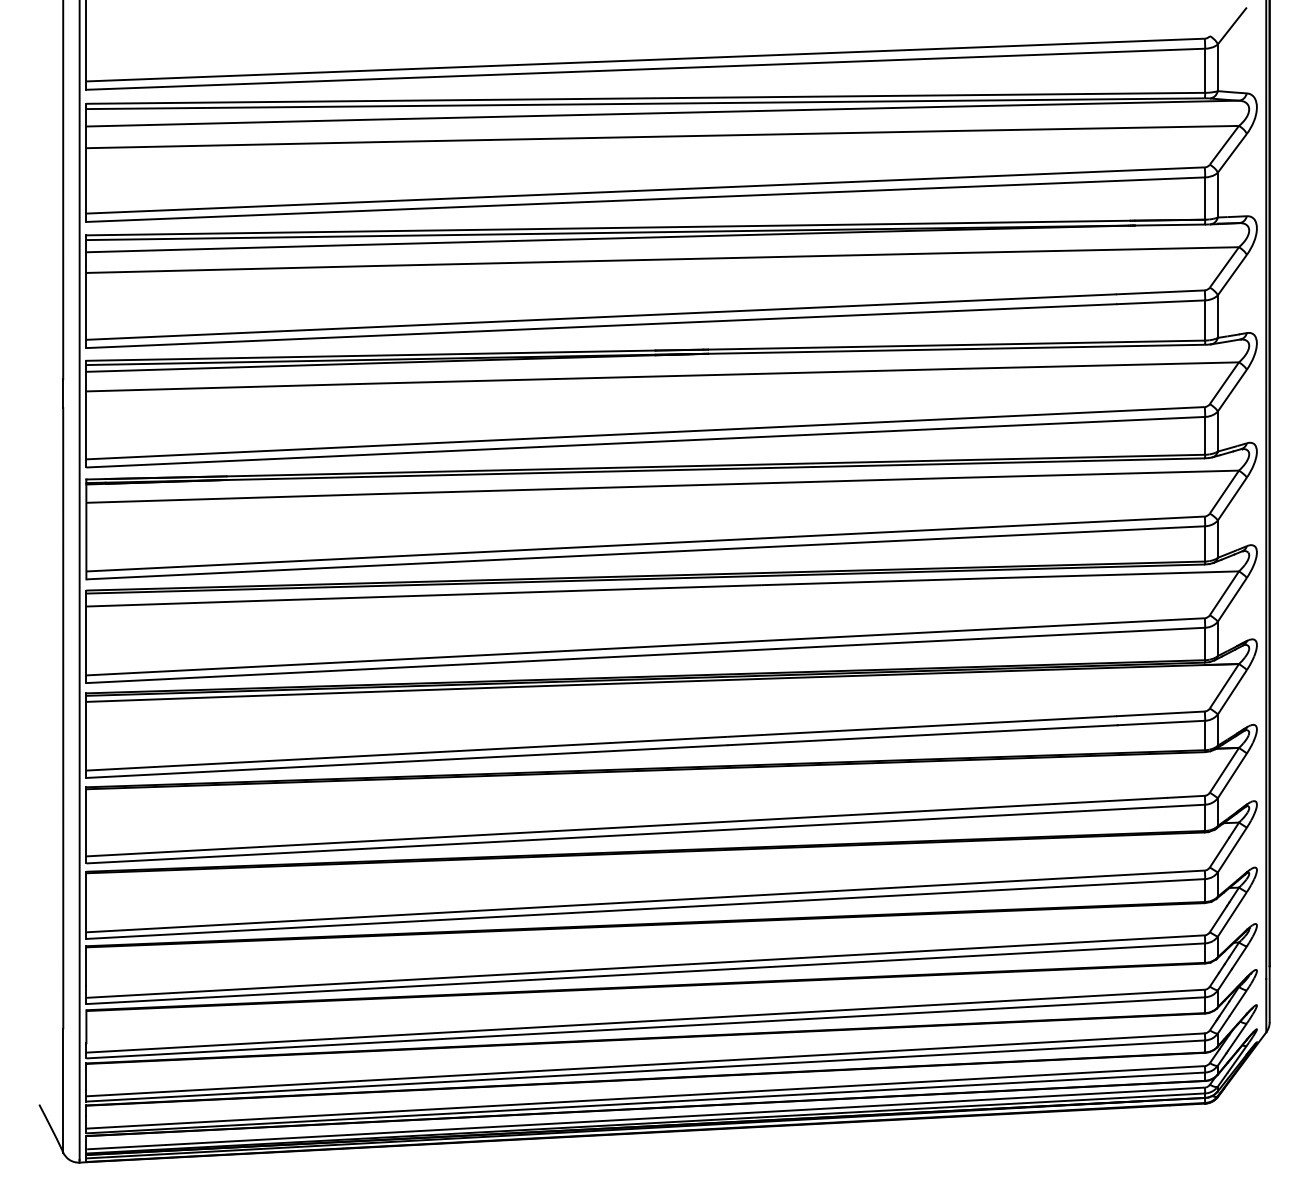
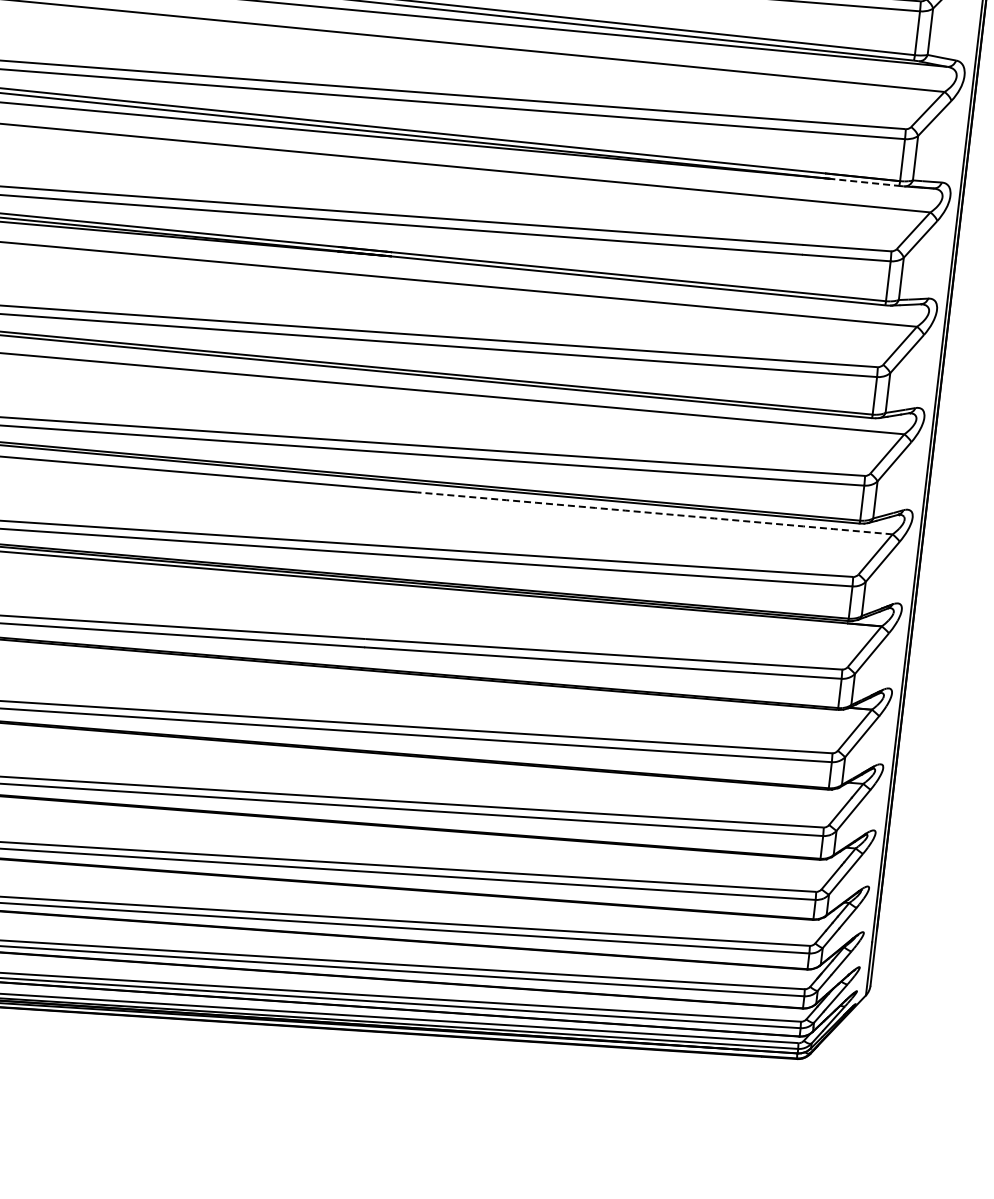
line: (1169, 225) -> (863, 182), solid -> dashed
arc: (1000, 578) -> (654, 513), solid -> dashed

